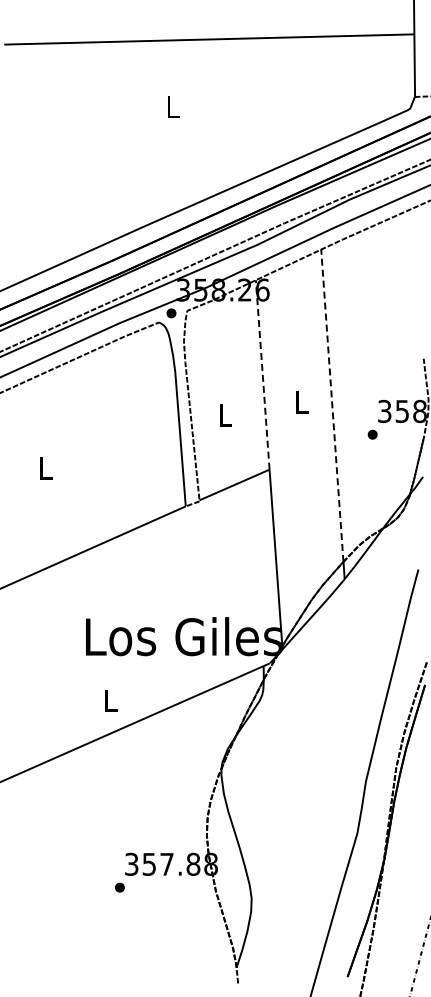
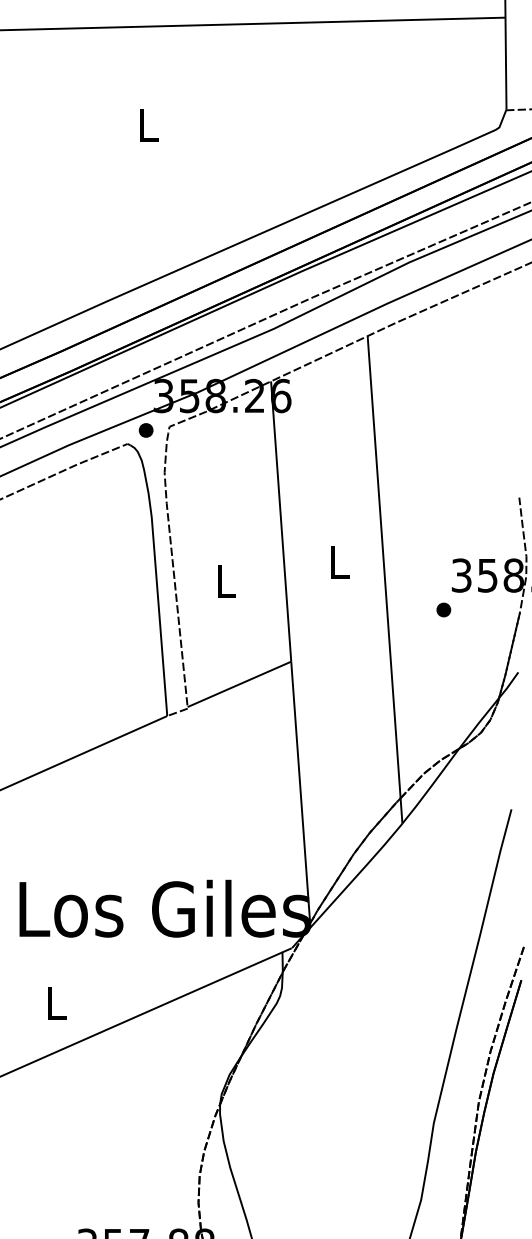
line: (262, 374) -> (280, 520), dashed -> solid
line: (332, 405) -> (384, 566), dashed -> solid

